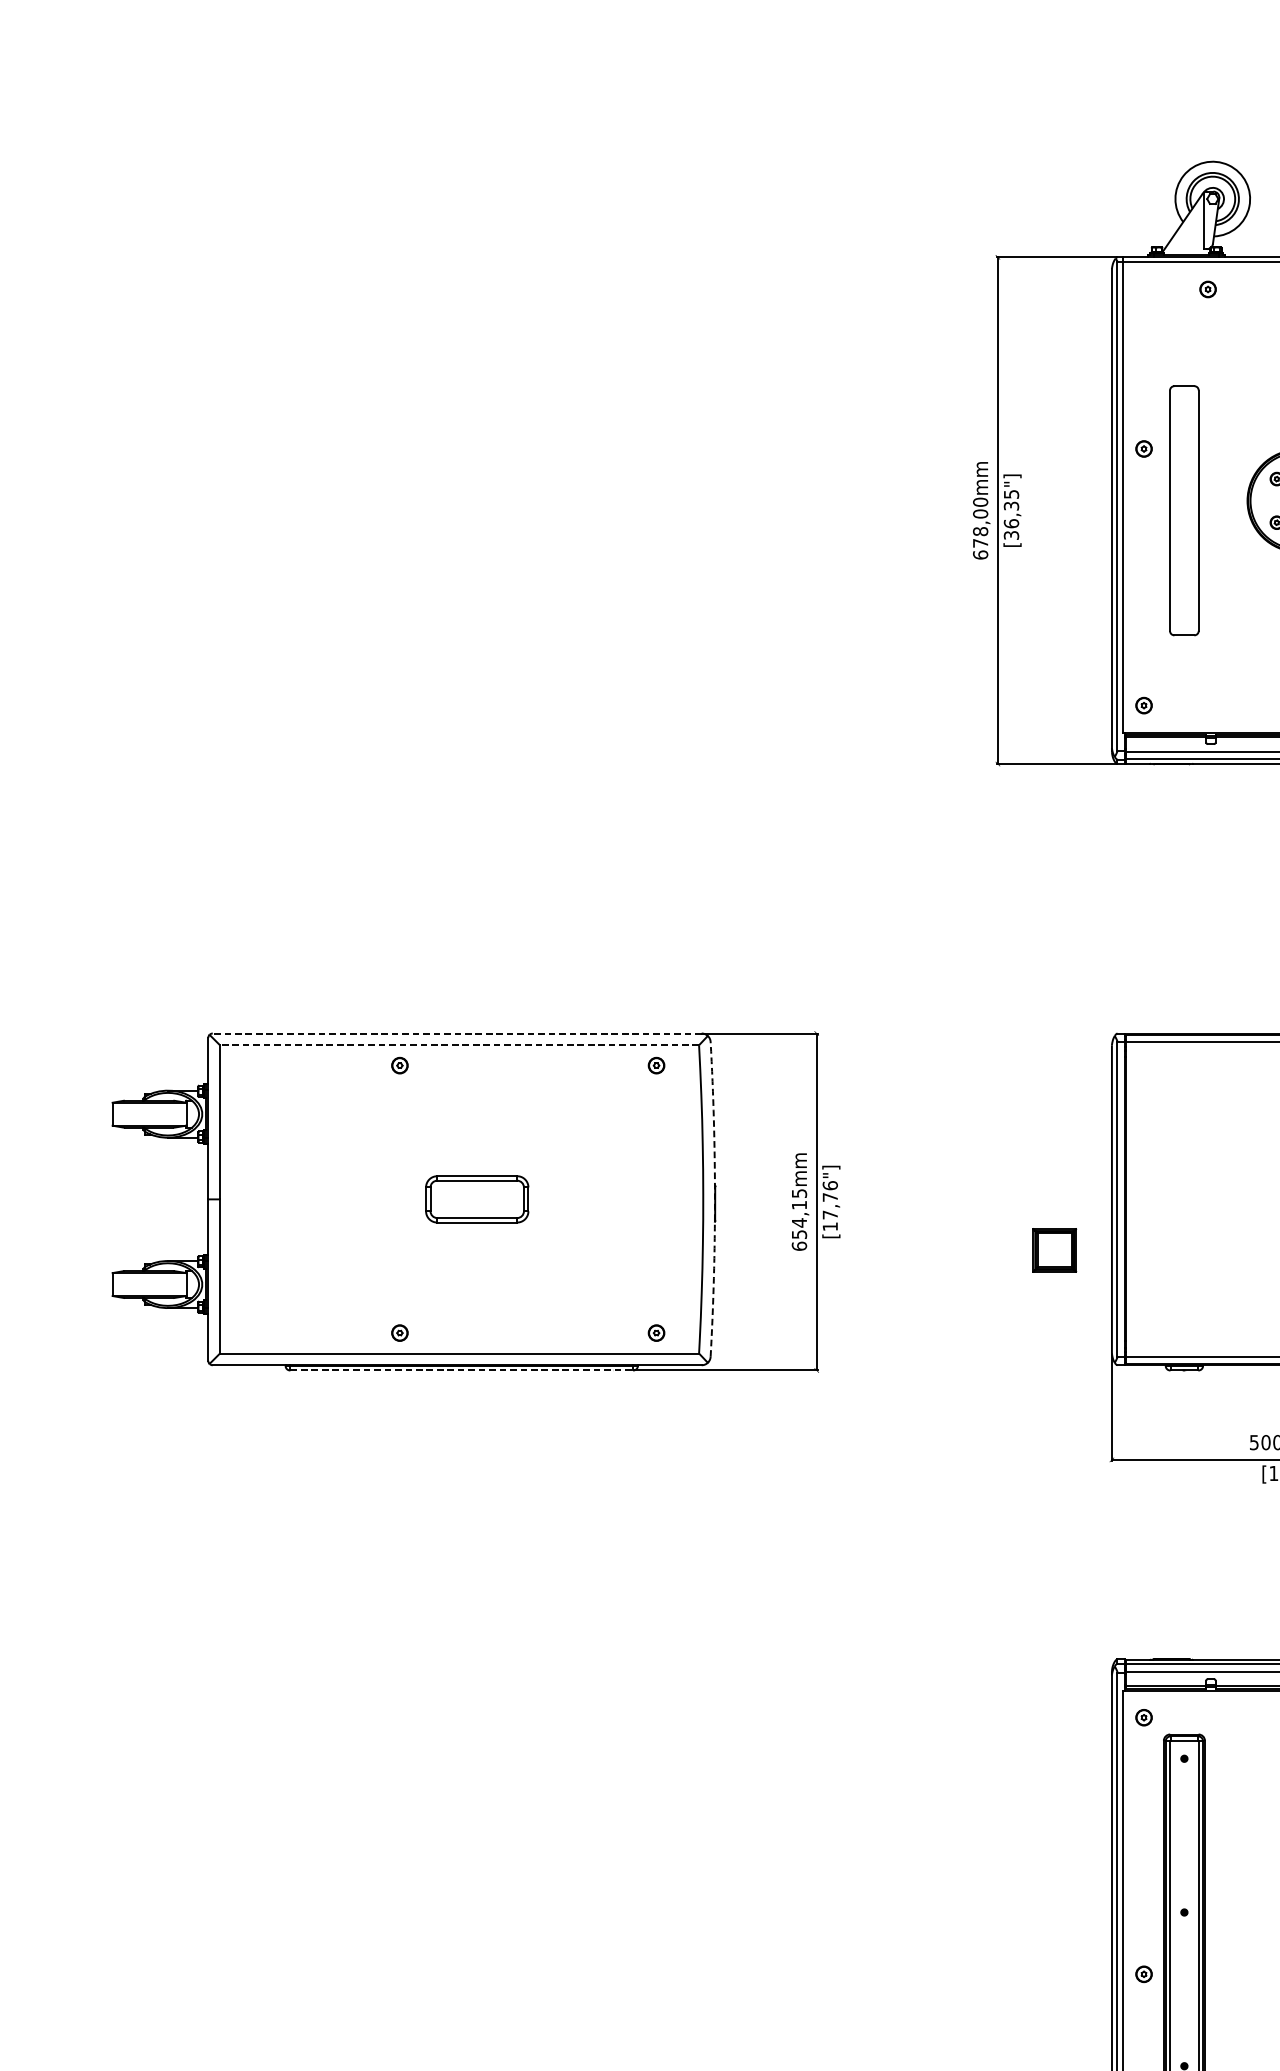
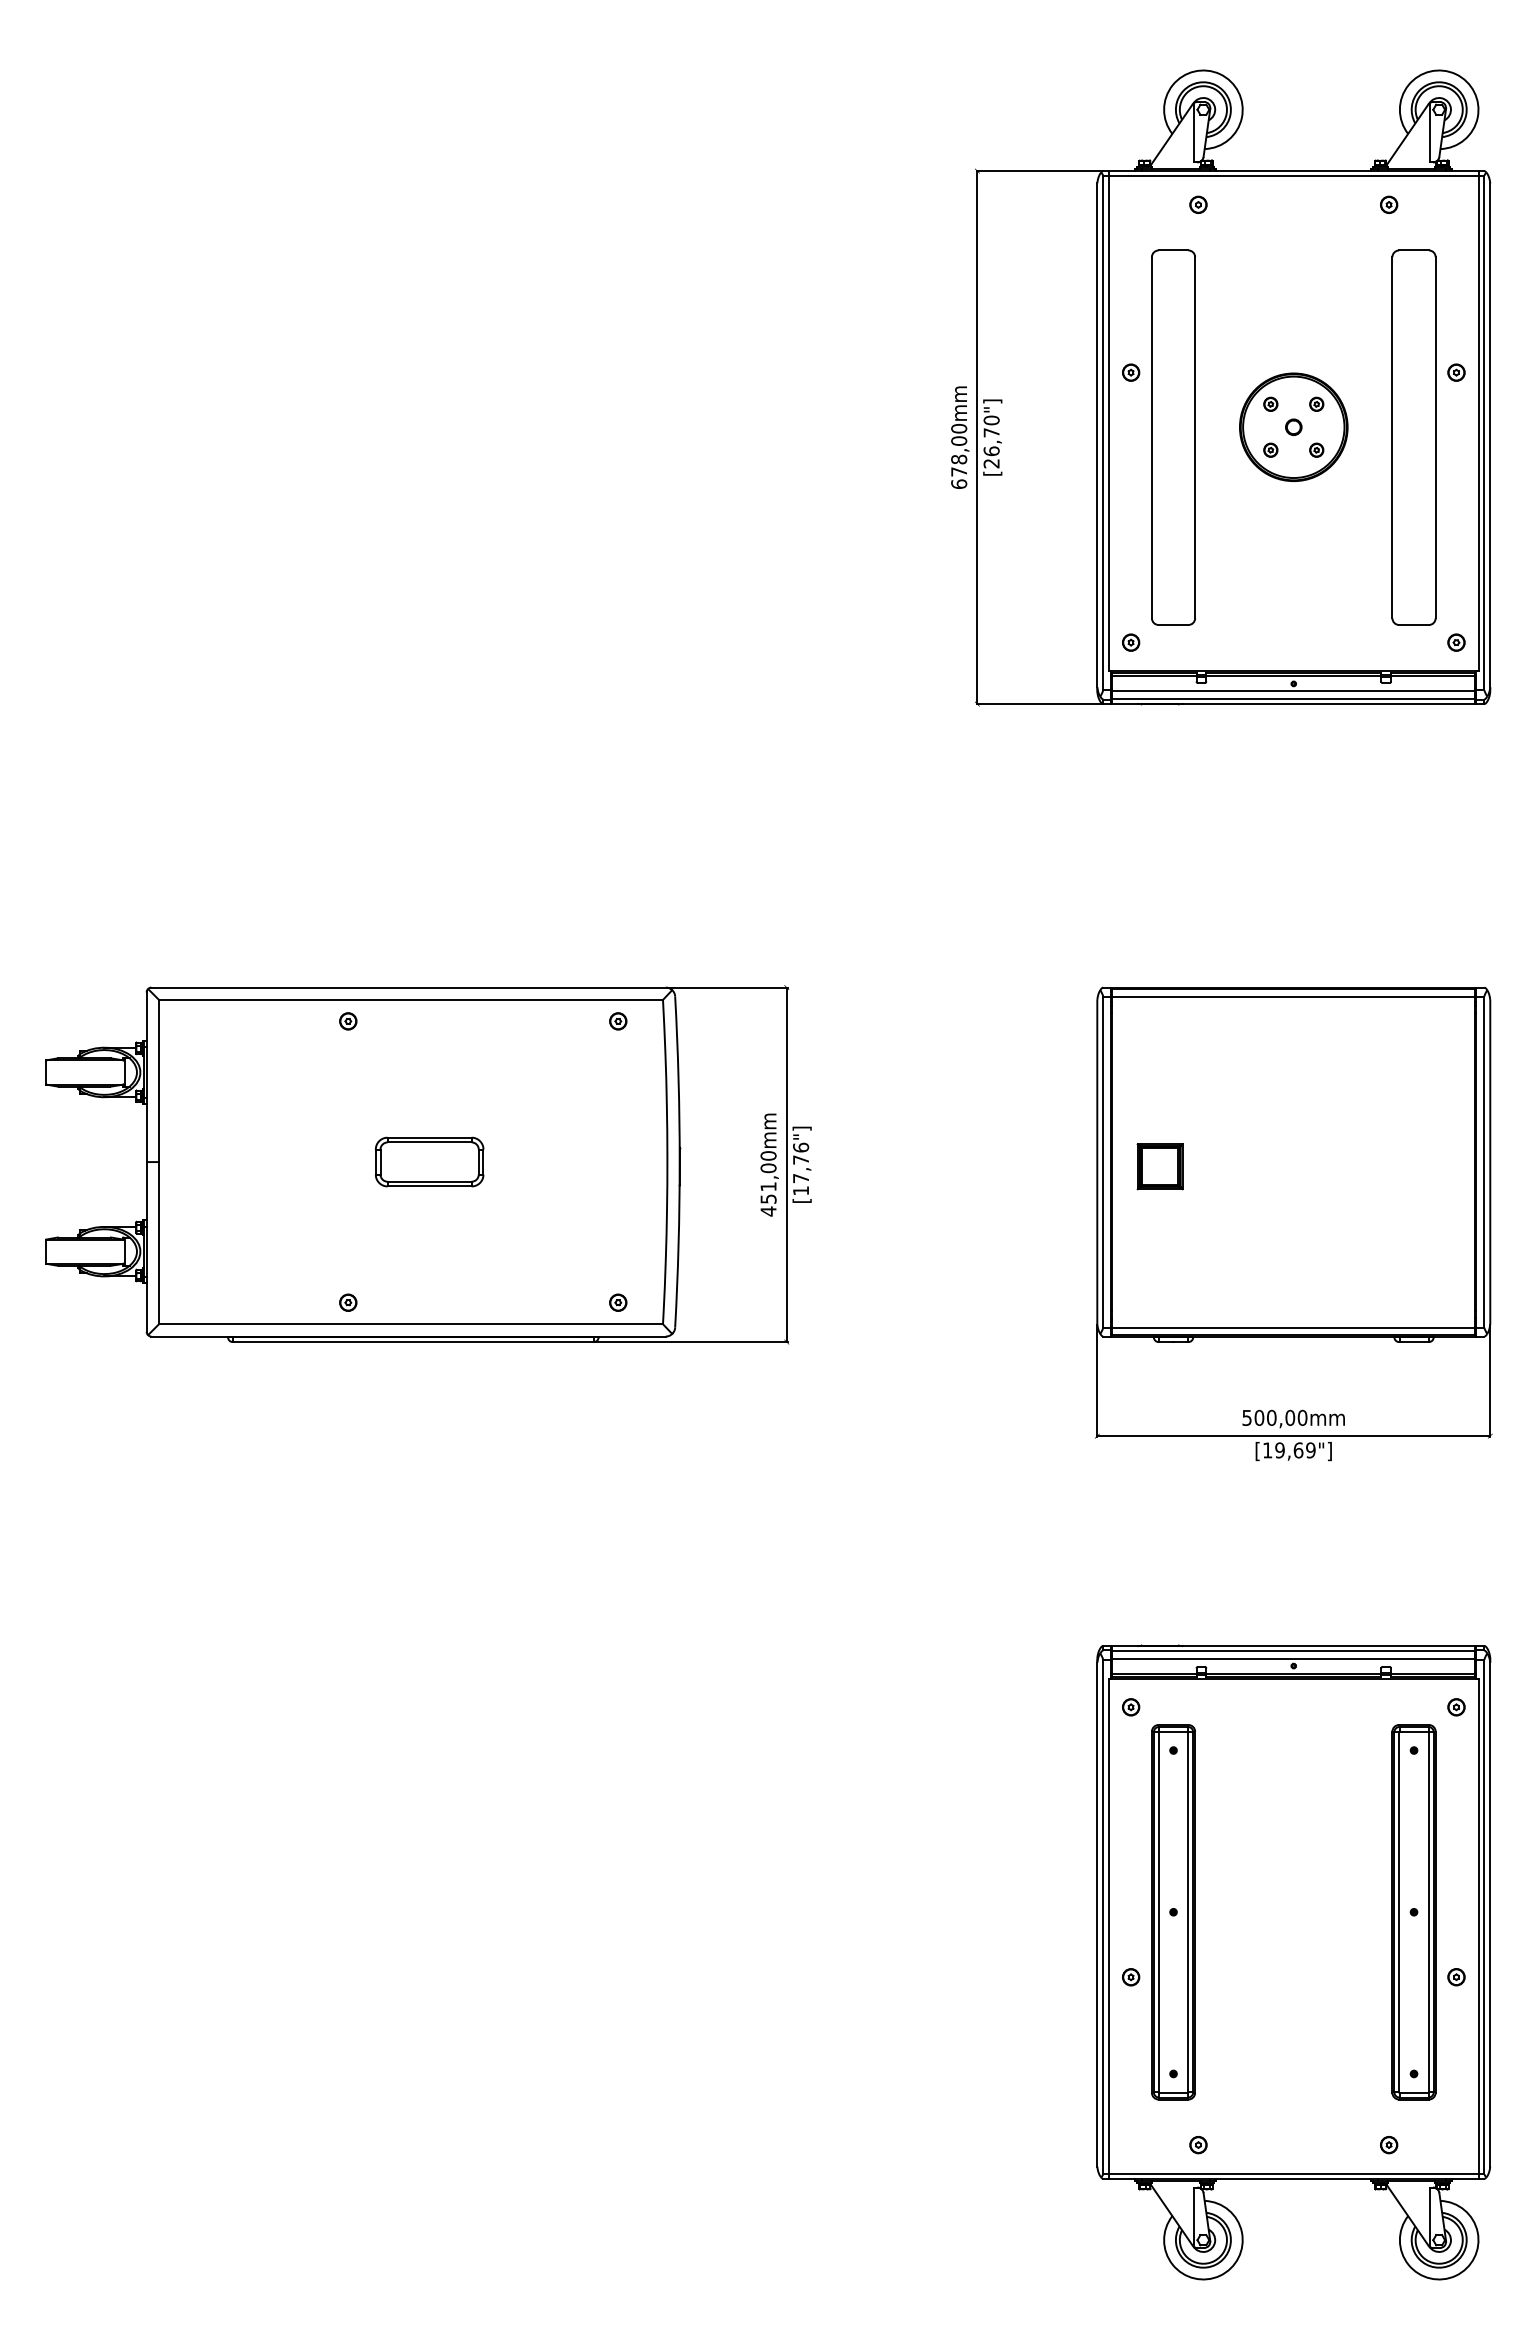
part: (1184, 510) -> (1173, 437), size x1.43
text: (1011, 514) -> (991, 441), [36,35"] -> [26,70"]
line: (457, 1033) -> (408, 987), dashed -> solid
line: (460, 1044) -> (411, 999), dashed -> solid
arc: (714, 1199) -> (679, 1162), dashed -> solid
text: (799, 1219) -> (768, 1183), 654,15mm -> 451,00mm
part: (1054, 1250) -> (1159, 1166), moved
line: (461, 1370) -> (413, 1342), dashed -> solid

